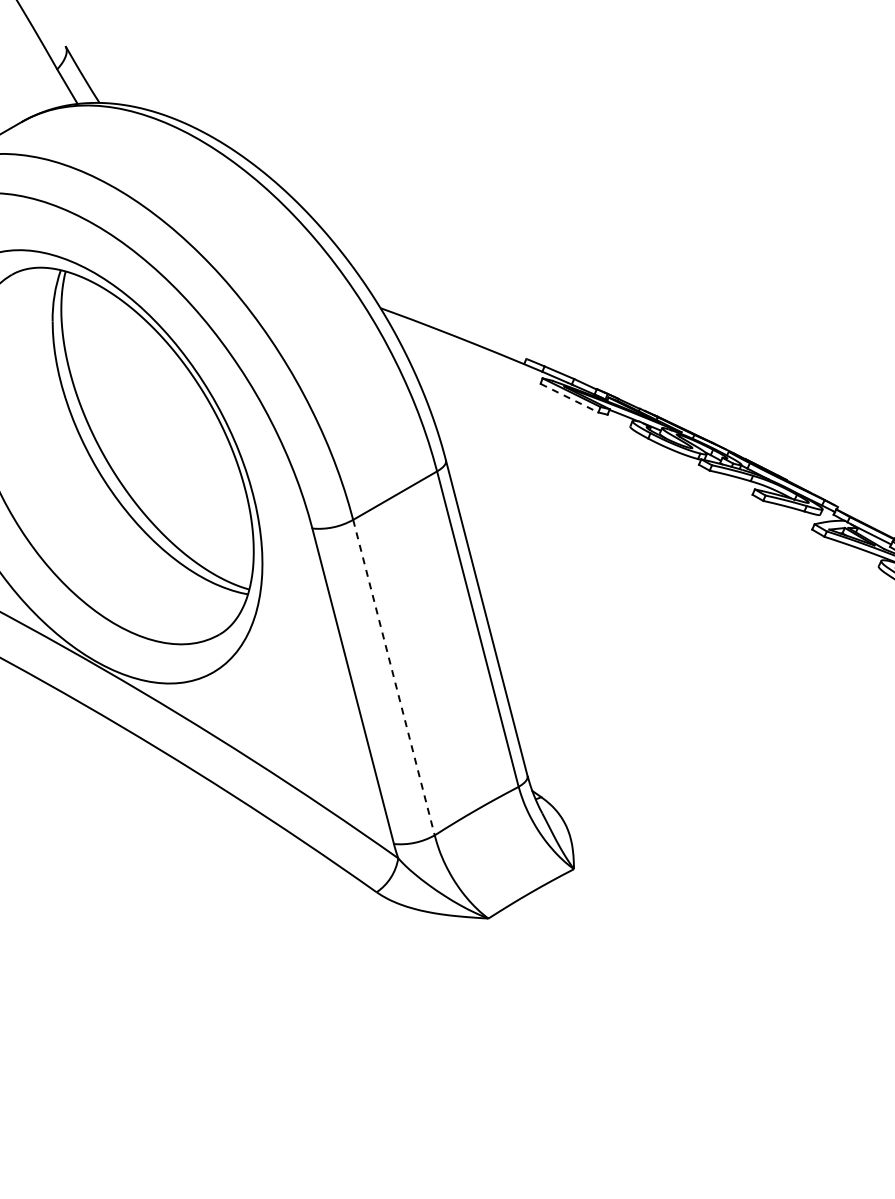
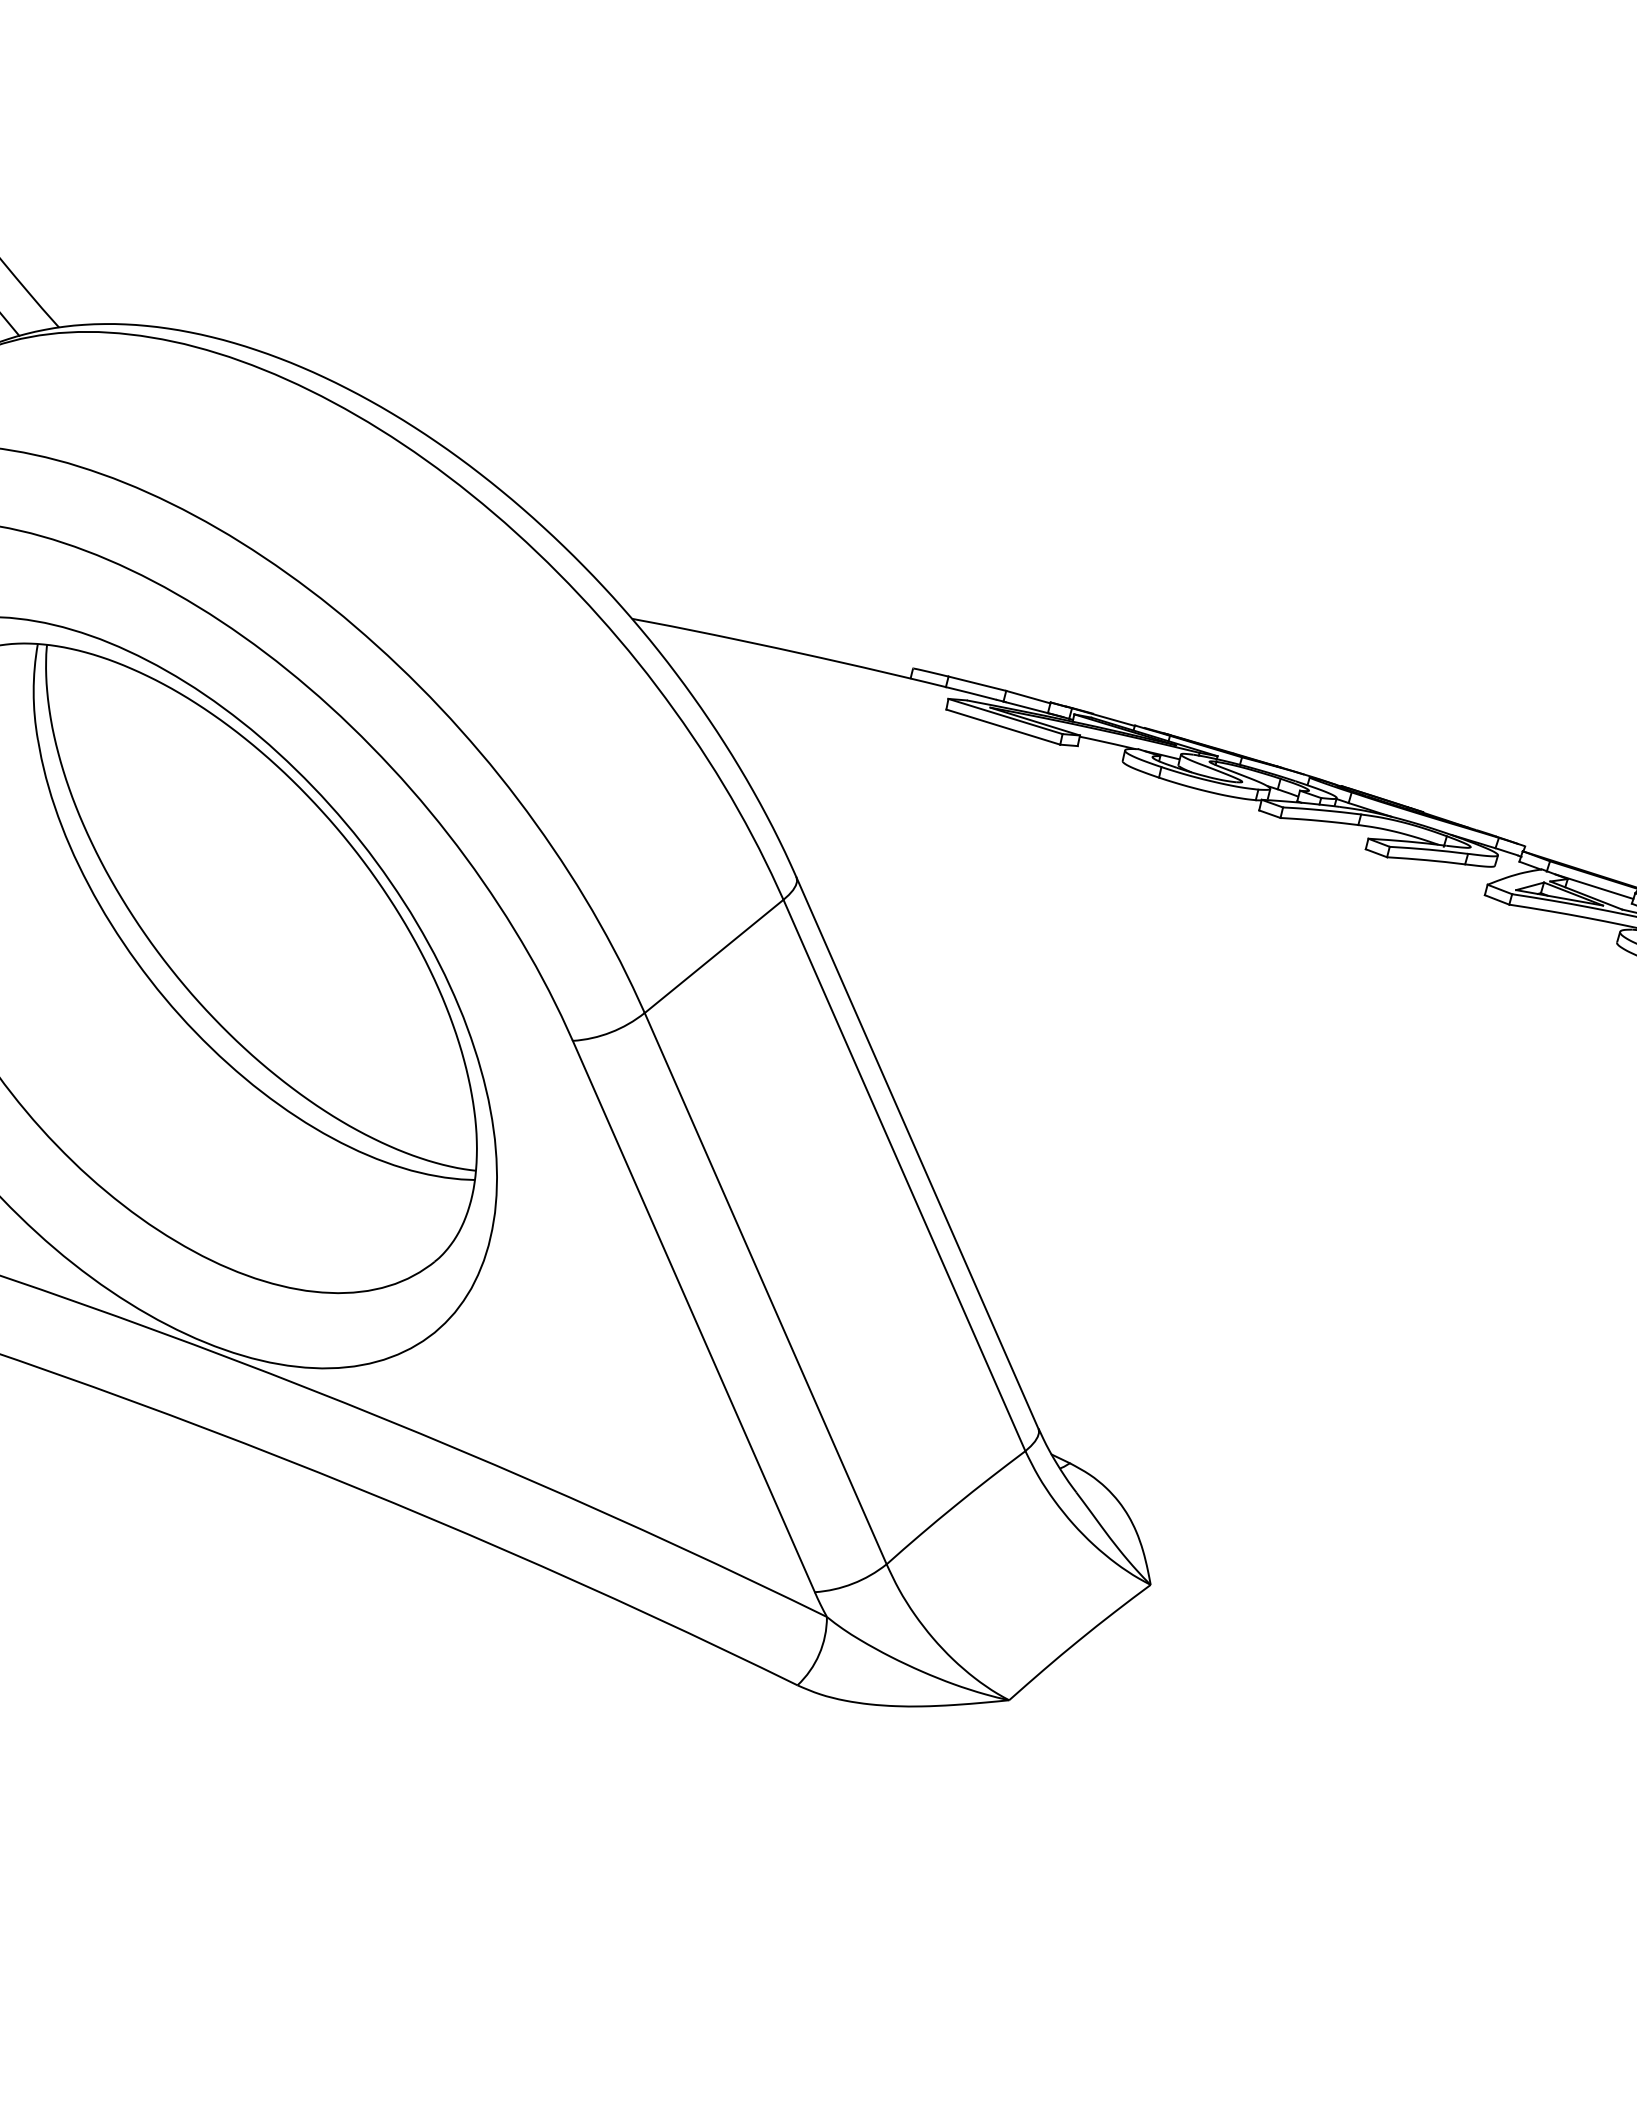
line: (569, 398) -> (1003, 727), dashed -> solid
line: (393, 677) -> (764, 1288), dashed -> solid

